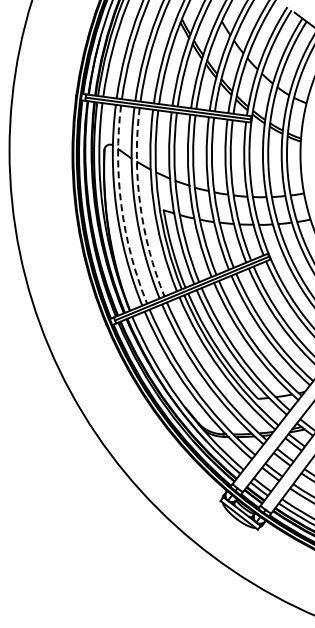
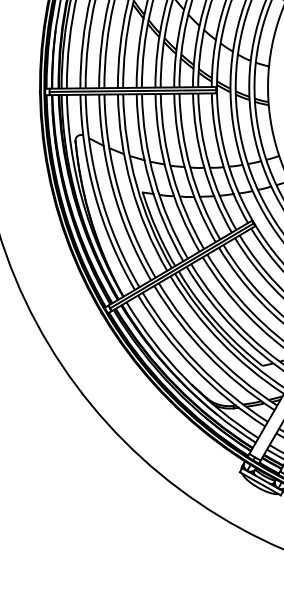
arc: (140, 203) -> (118, 189), dashed -> solid
arc: (121, 206) -> (100, 194), dashed -> solid

